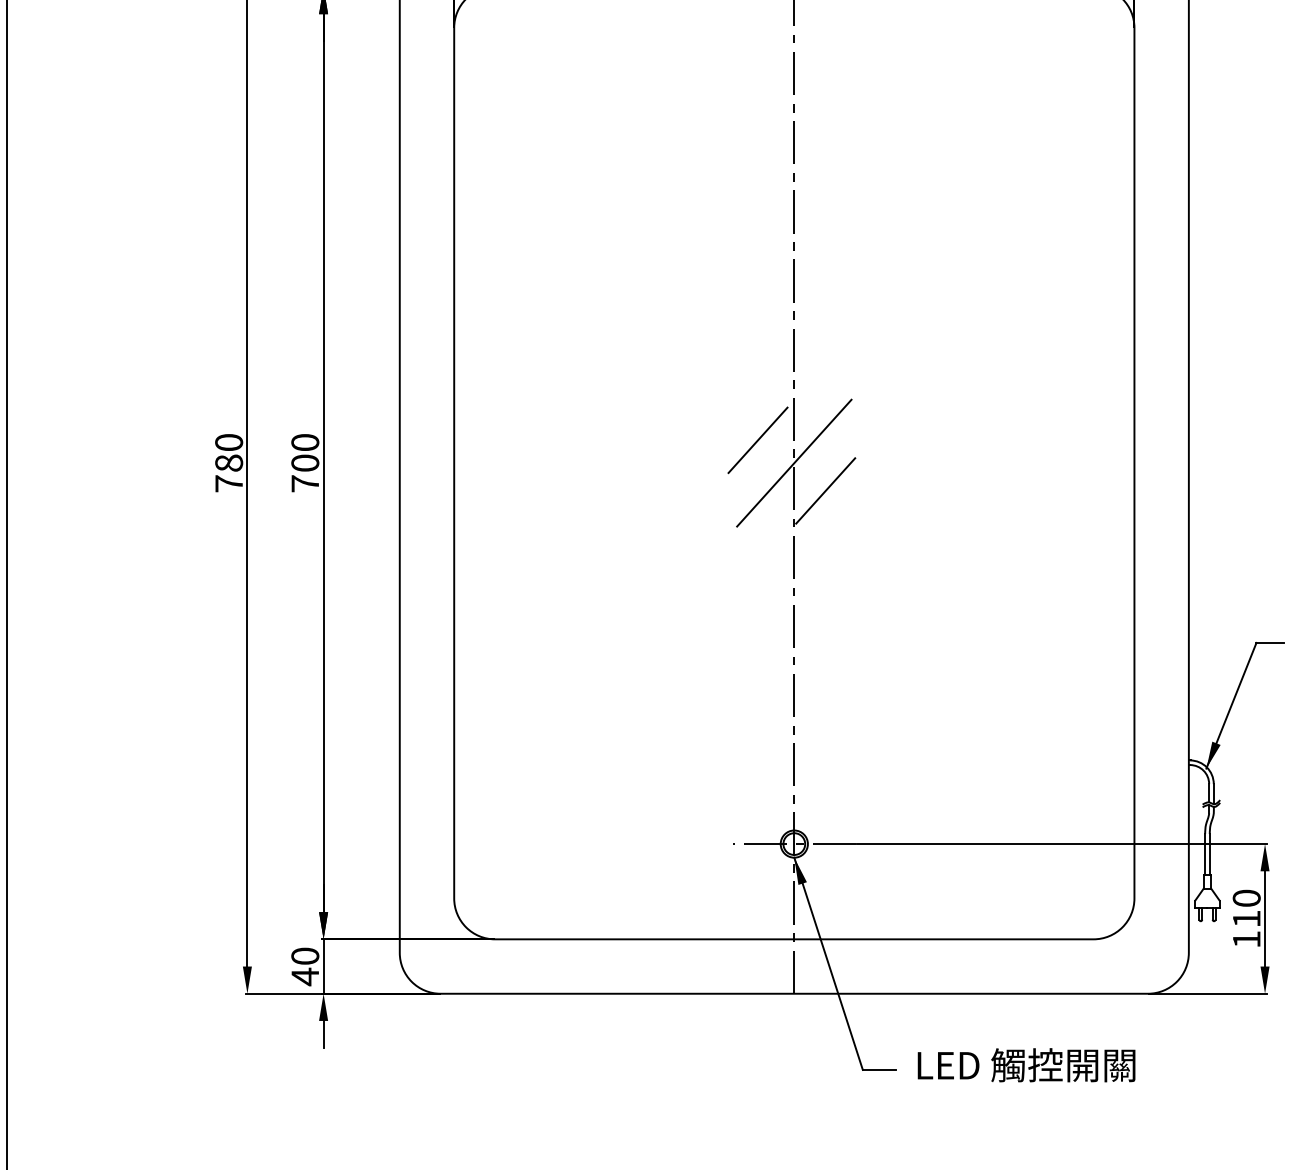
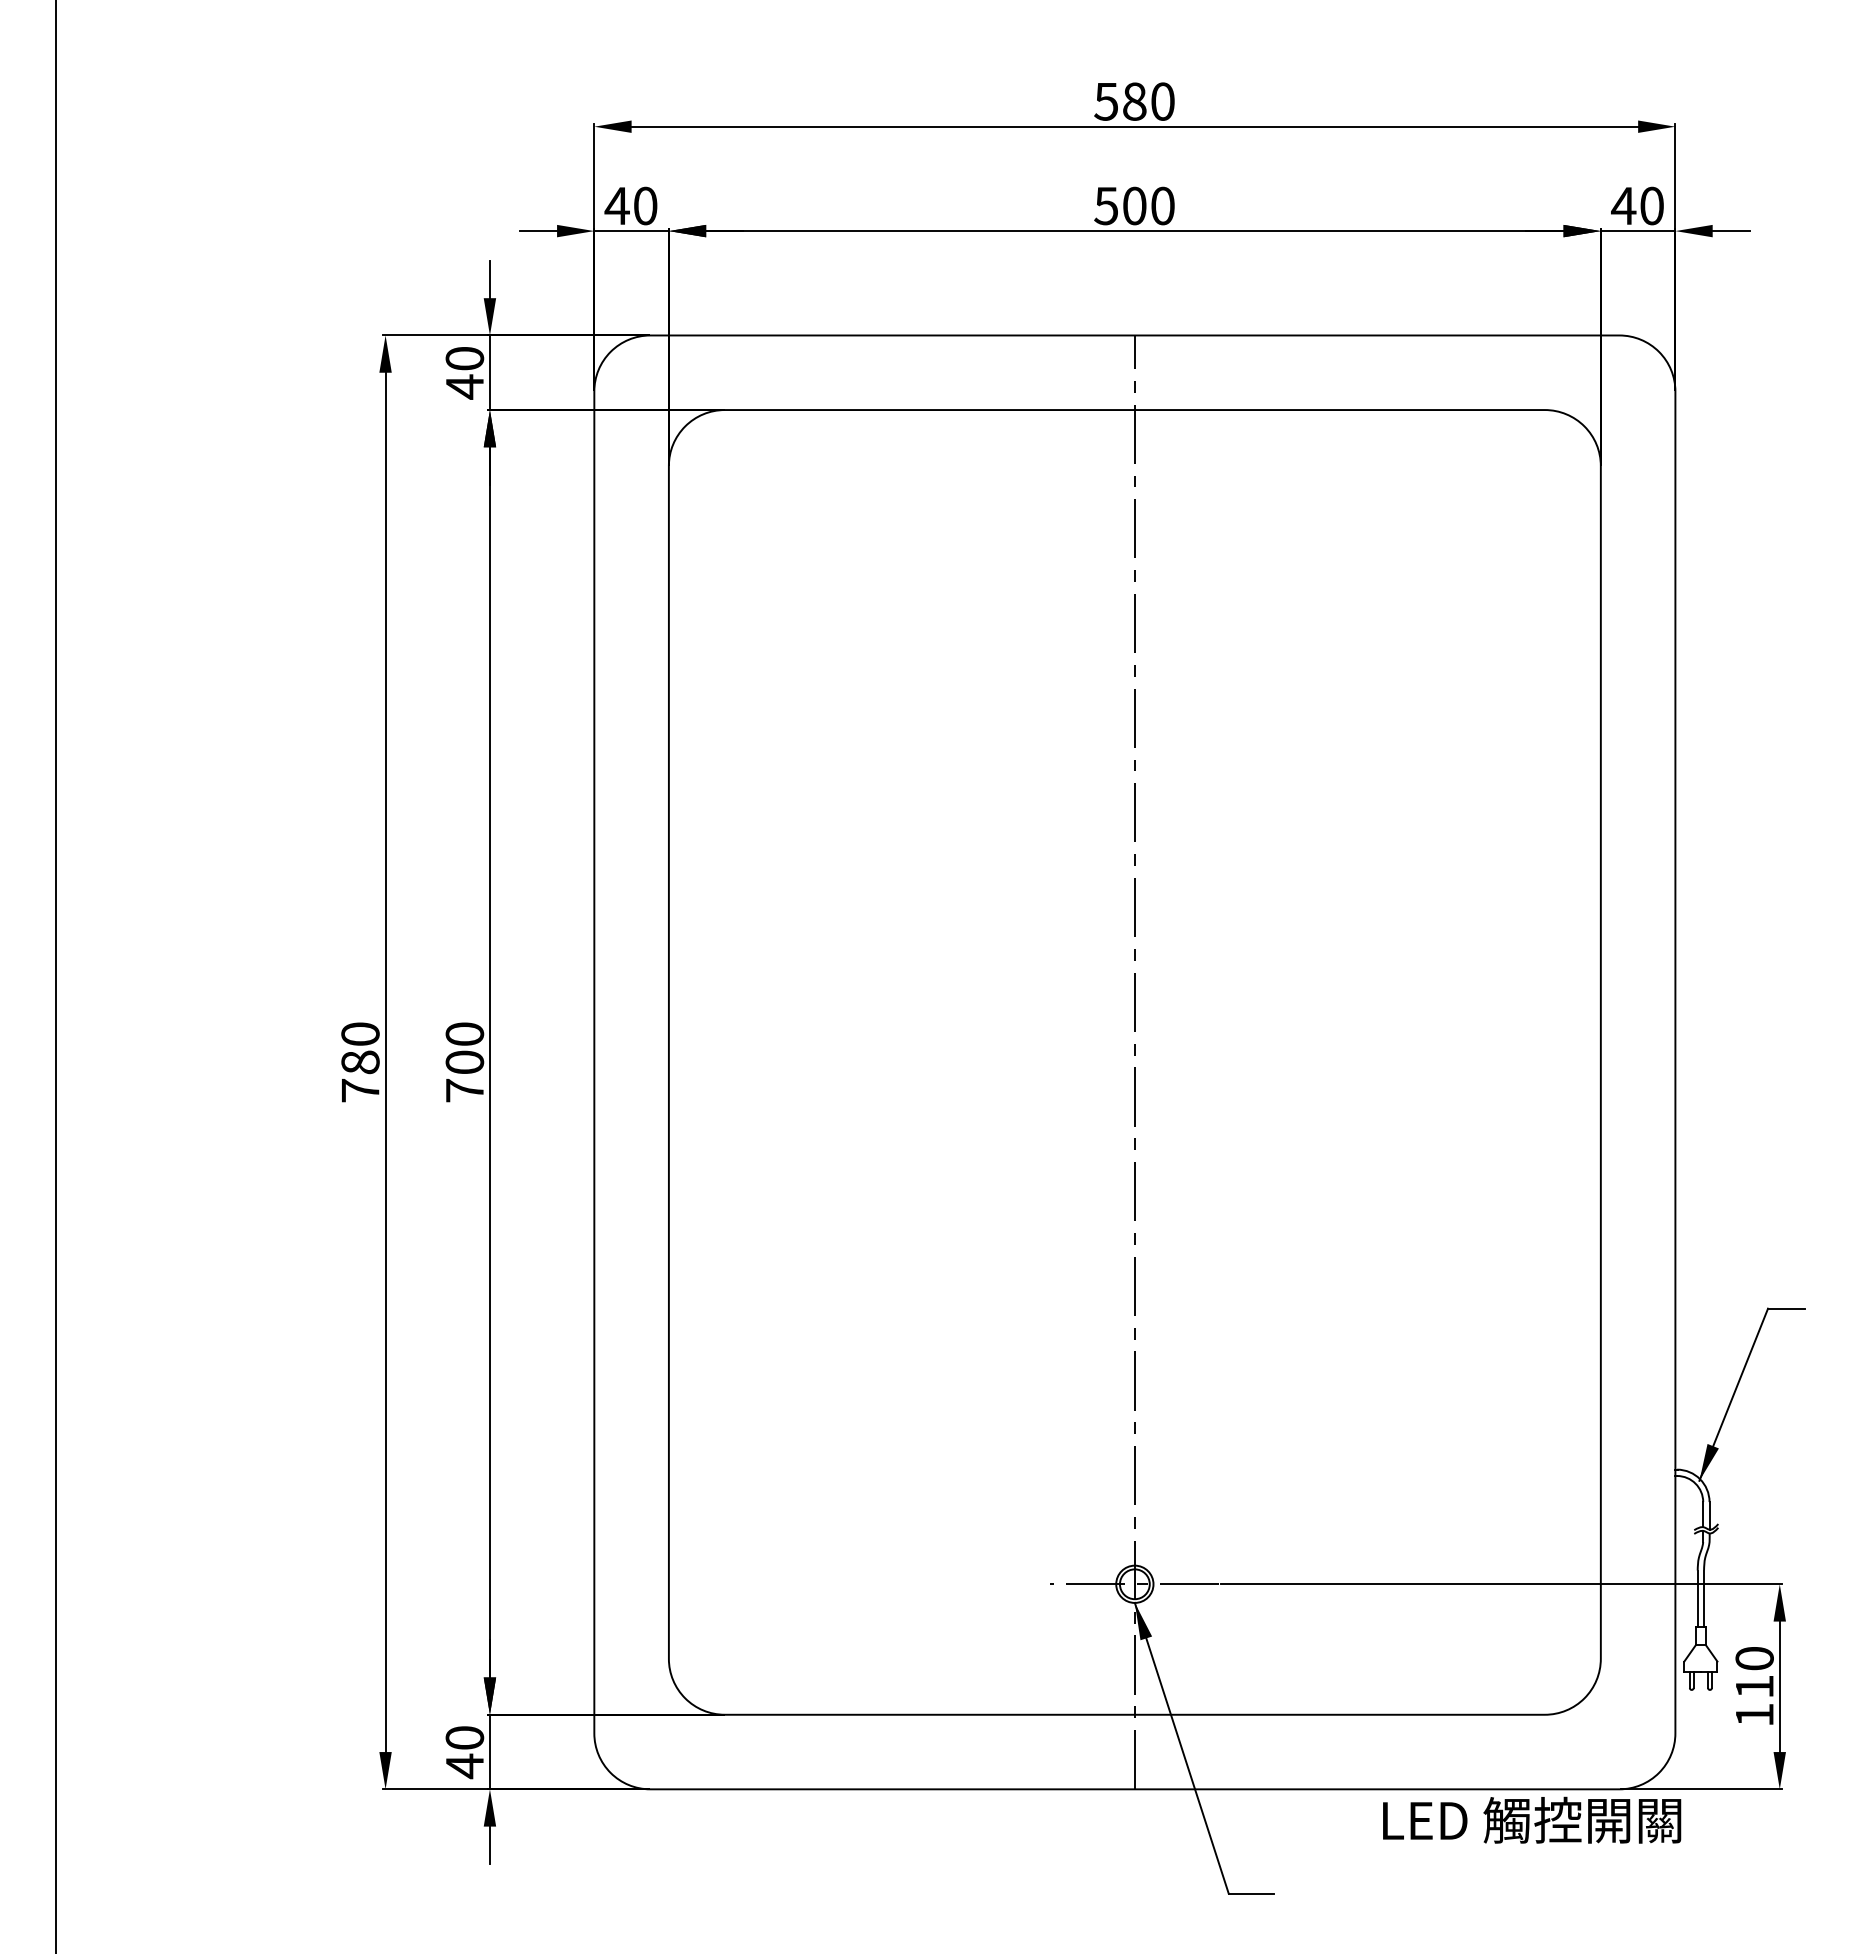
line: (757, 439) -> (1084, 1030), removed
line: (794, 463) -> (1134, 1062), removed
line: (825, 490) -> (1177, 1100), removed
text: (1026, 1064) -> (1532, 1819), moved

